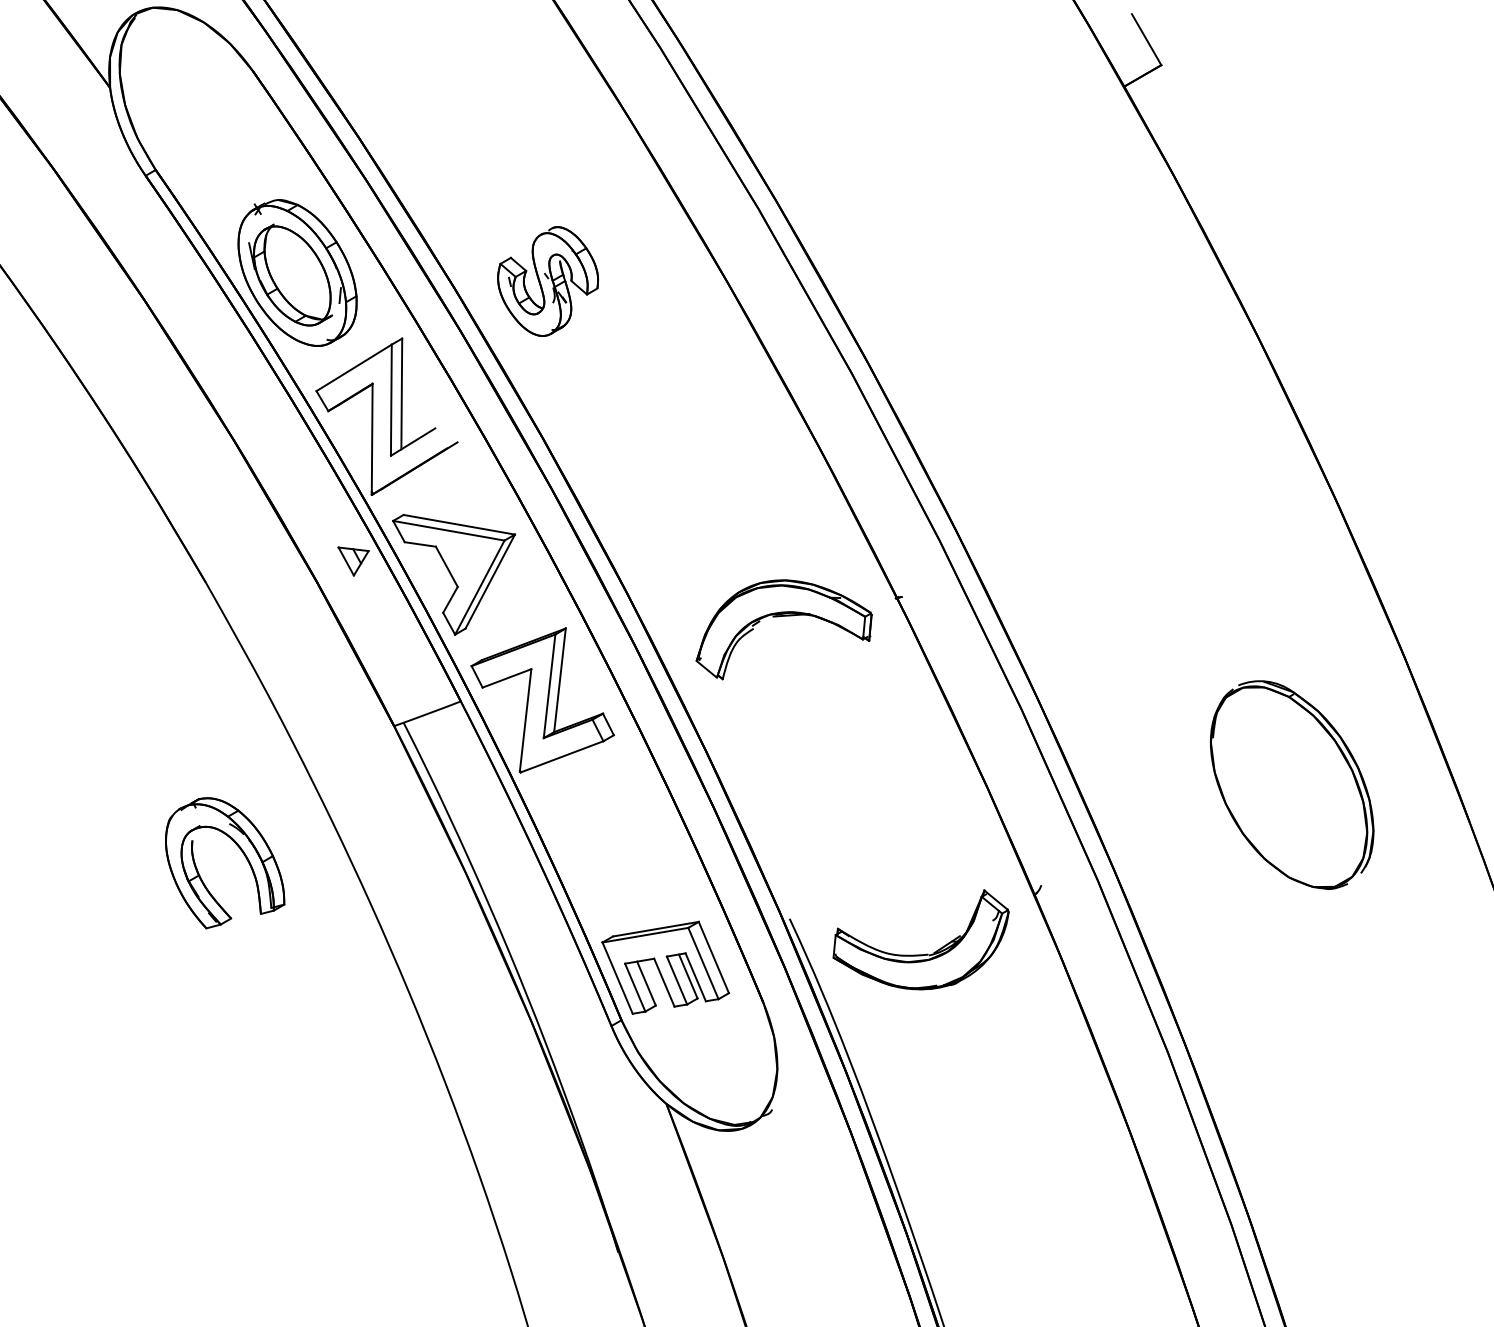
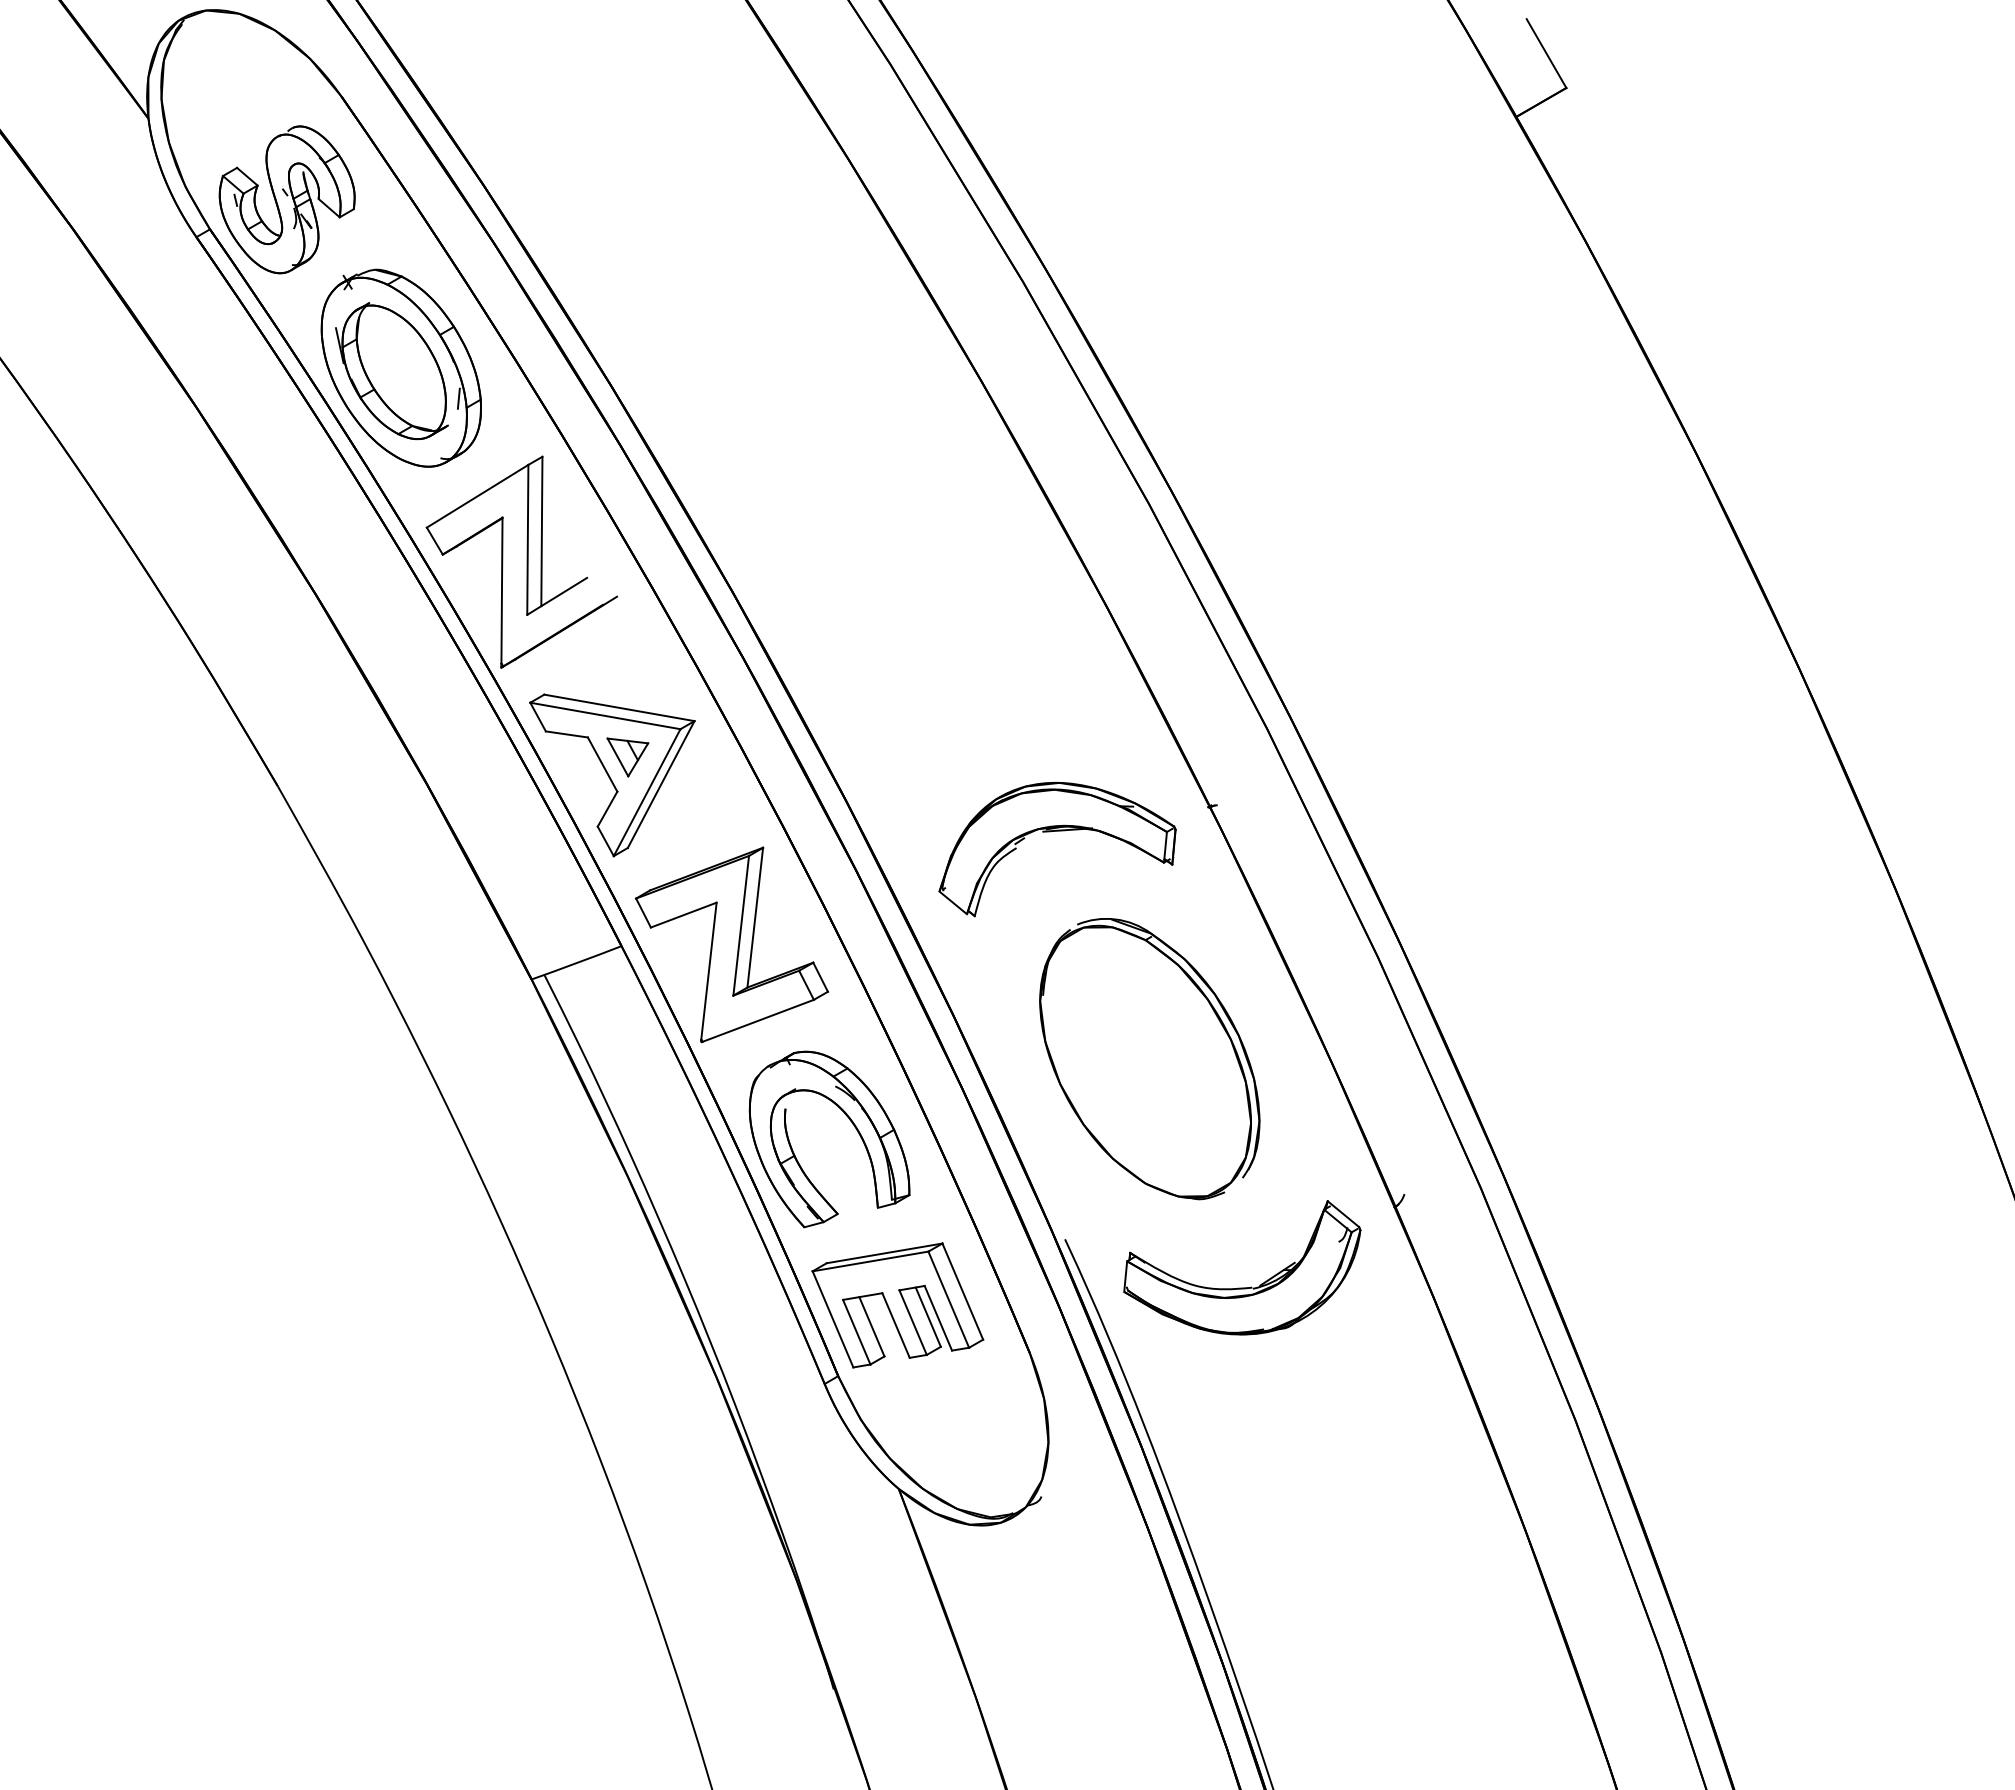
part: (547, 281) -> (286, 199), moved
part: (353, 561) -> (627, 757), moved
part: (1291, 785) -> (1149, 1059), moved
part: (242, 852) -> (852, 1124), moved

